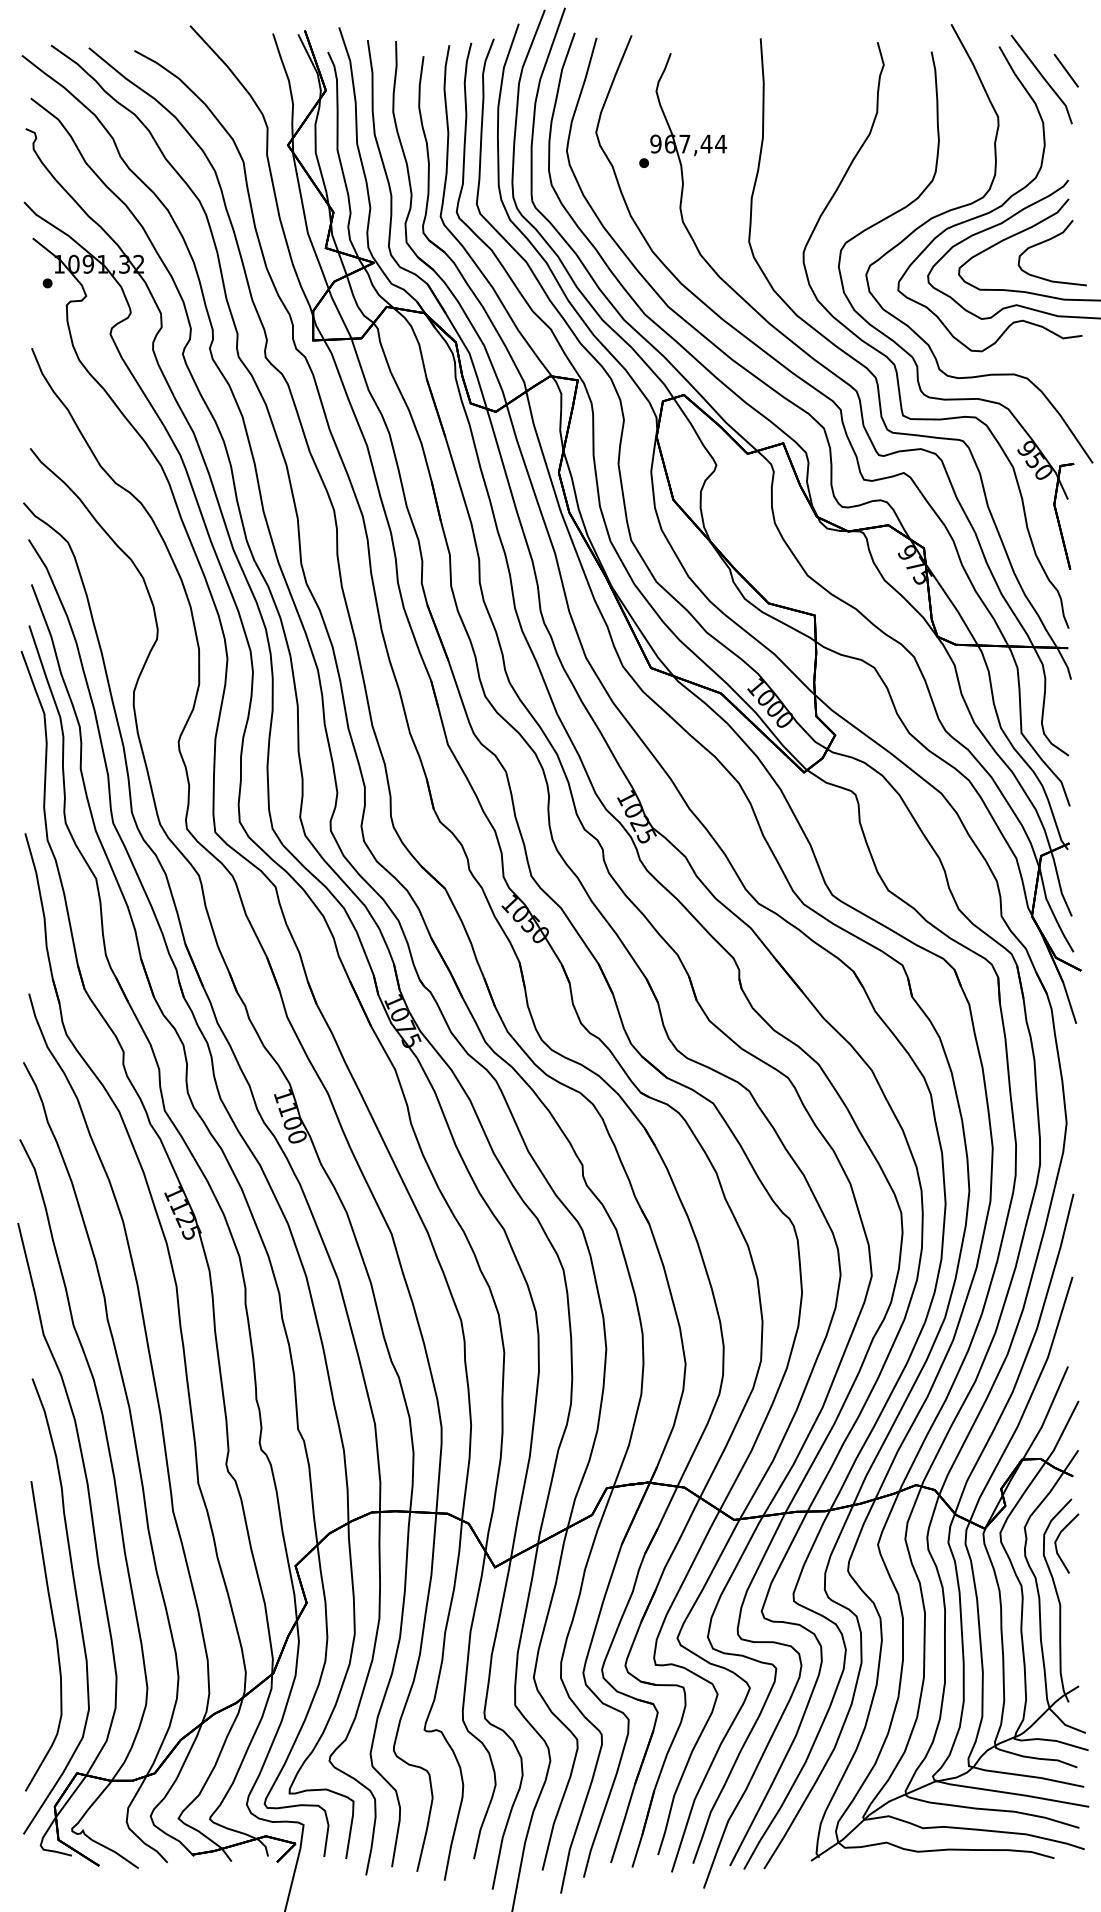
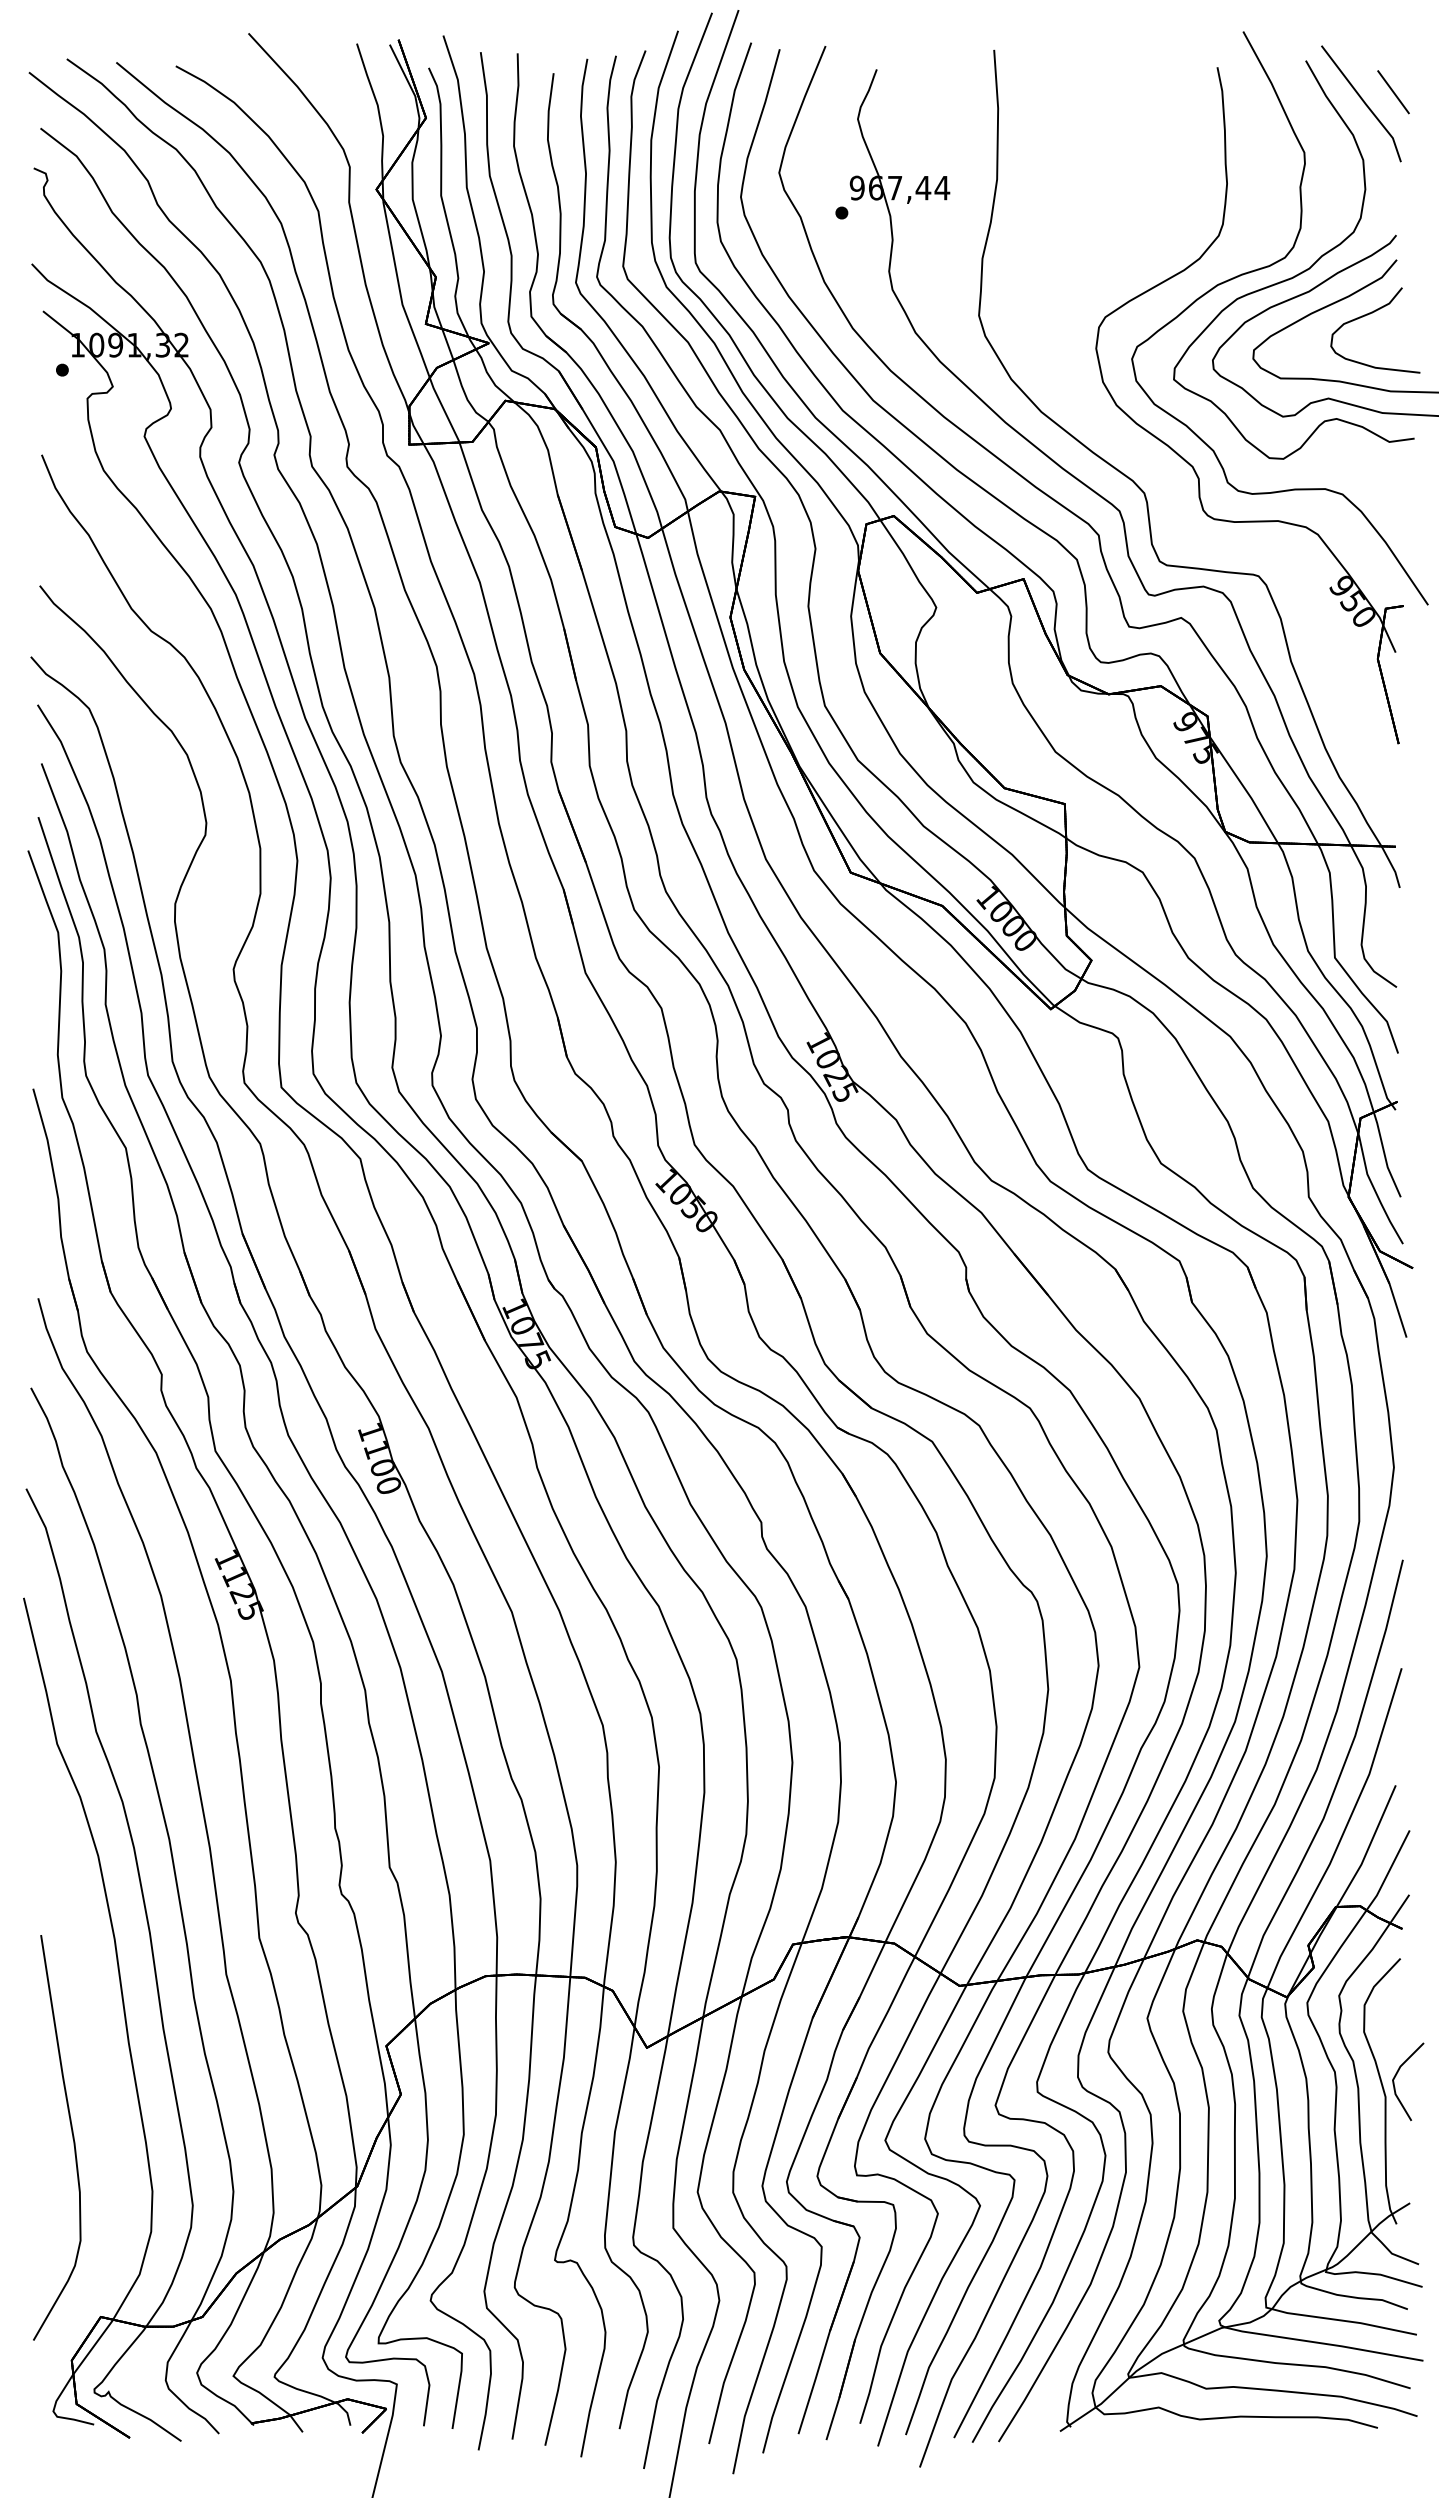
part: (894, 364) -> (1169, 475), removed
part: (1057, 1539) -> (1396, 2076), moved
part: (76, 1603) -> (100, 2095), removed

